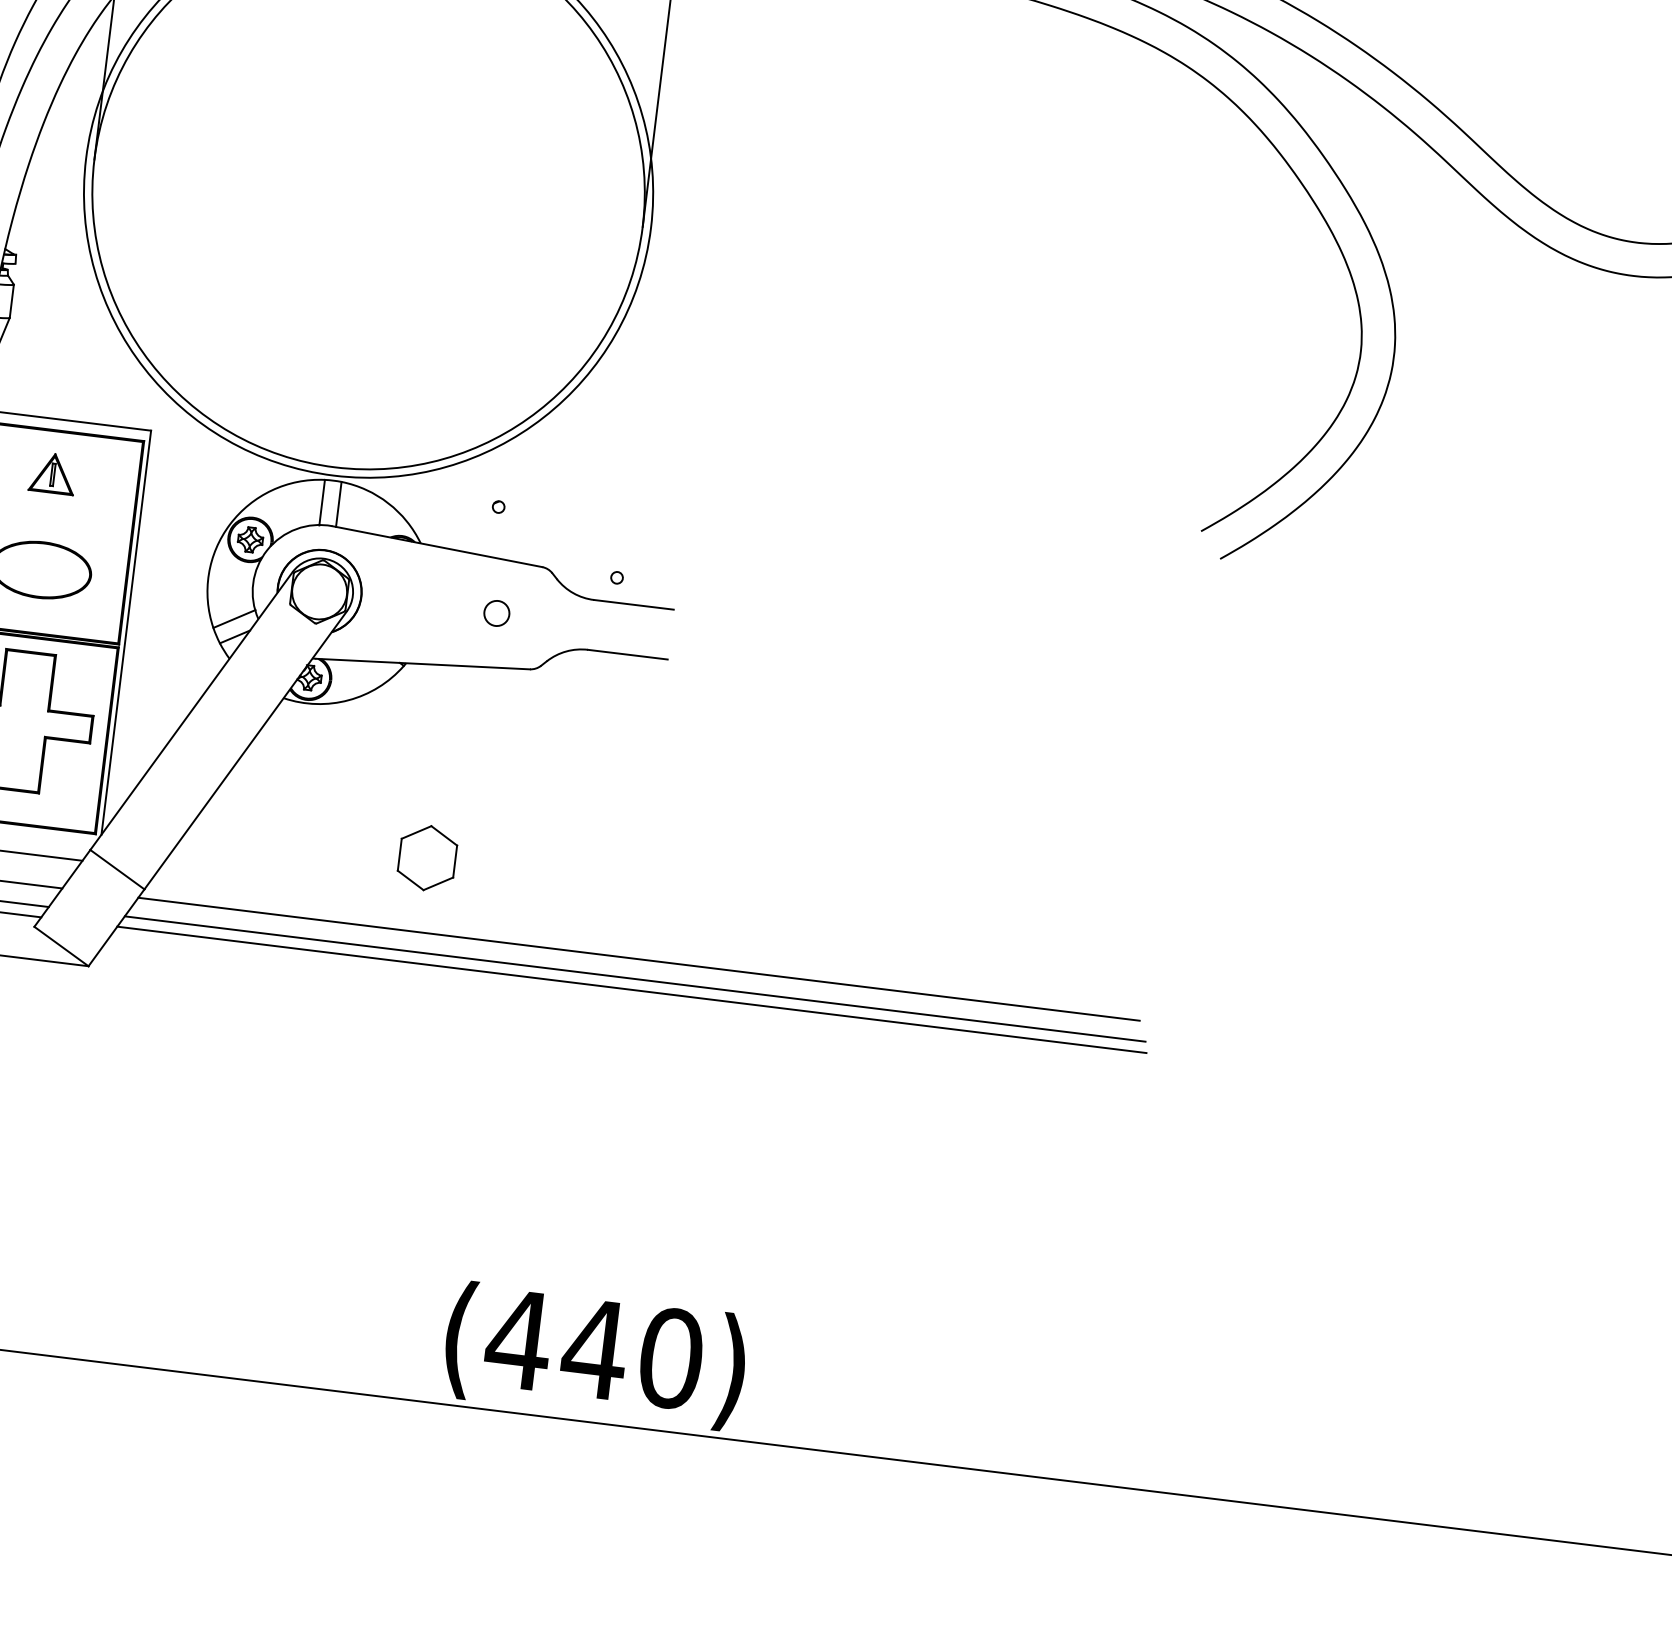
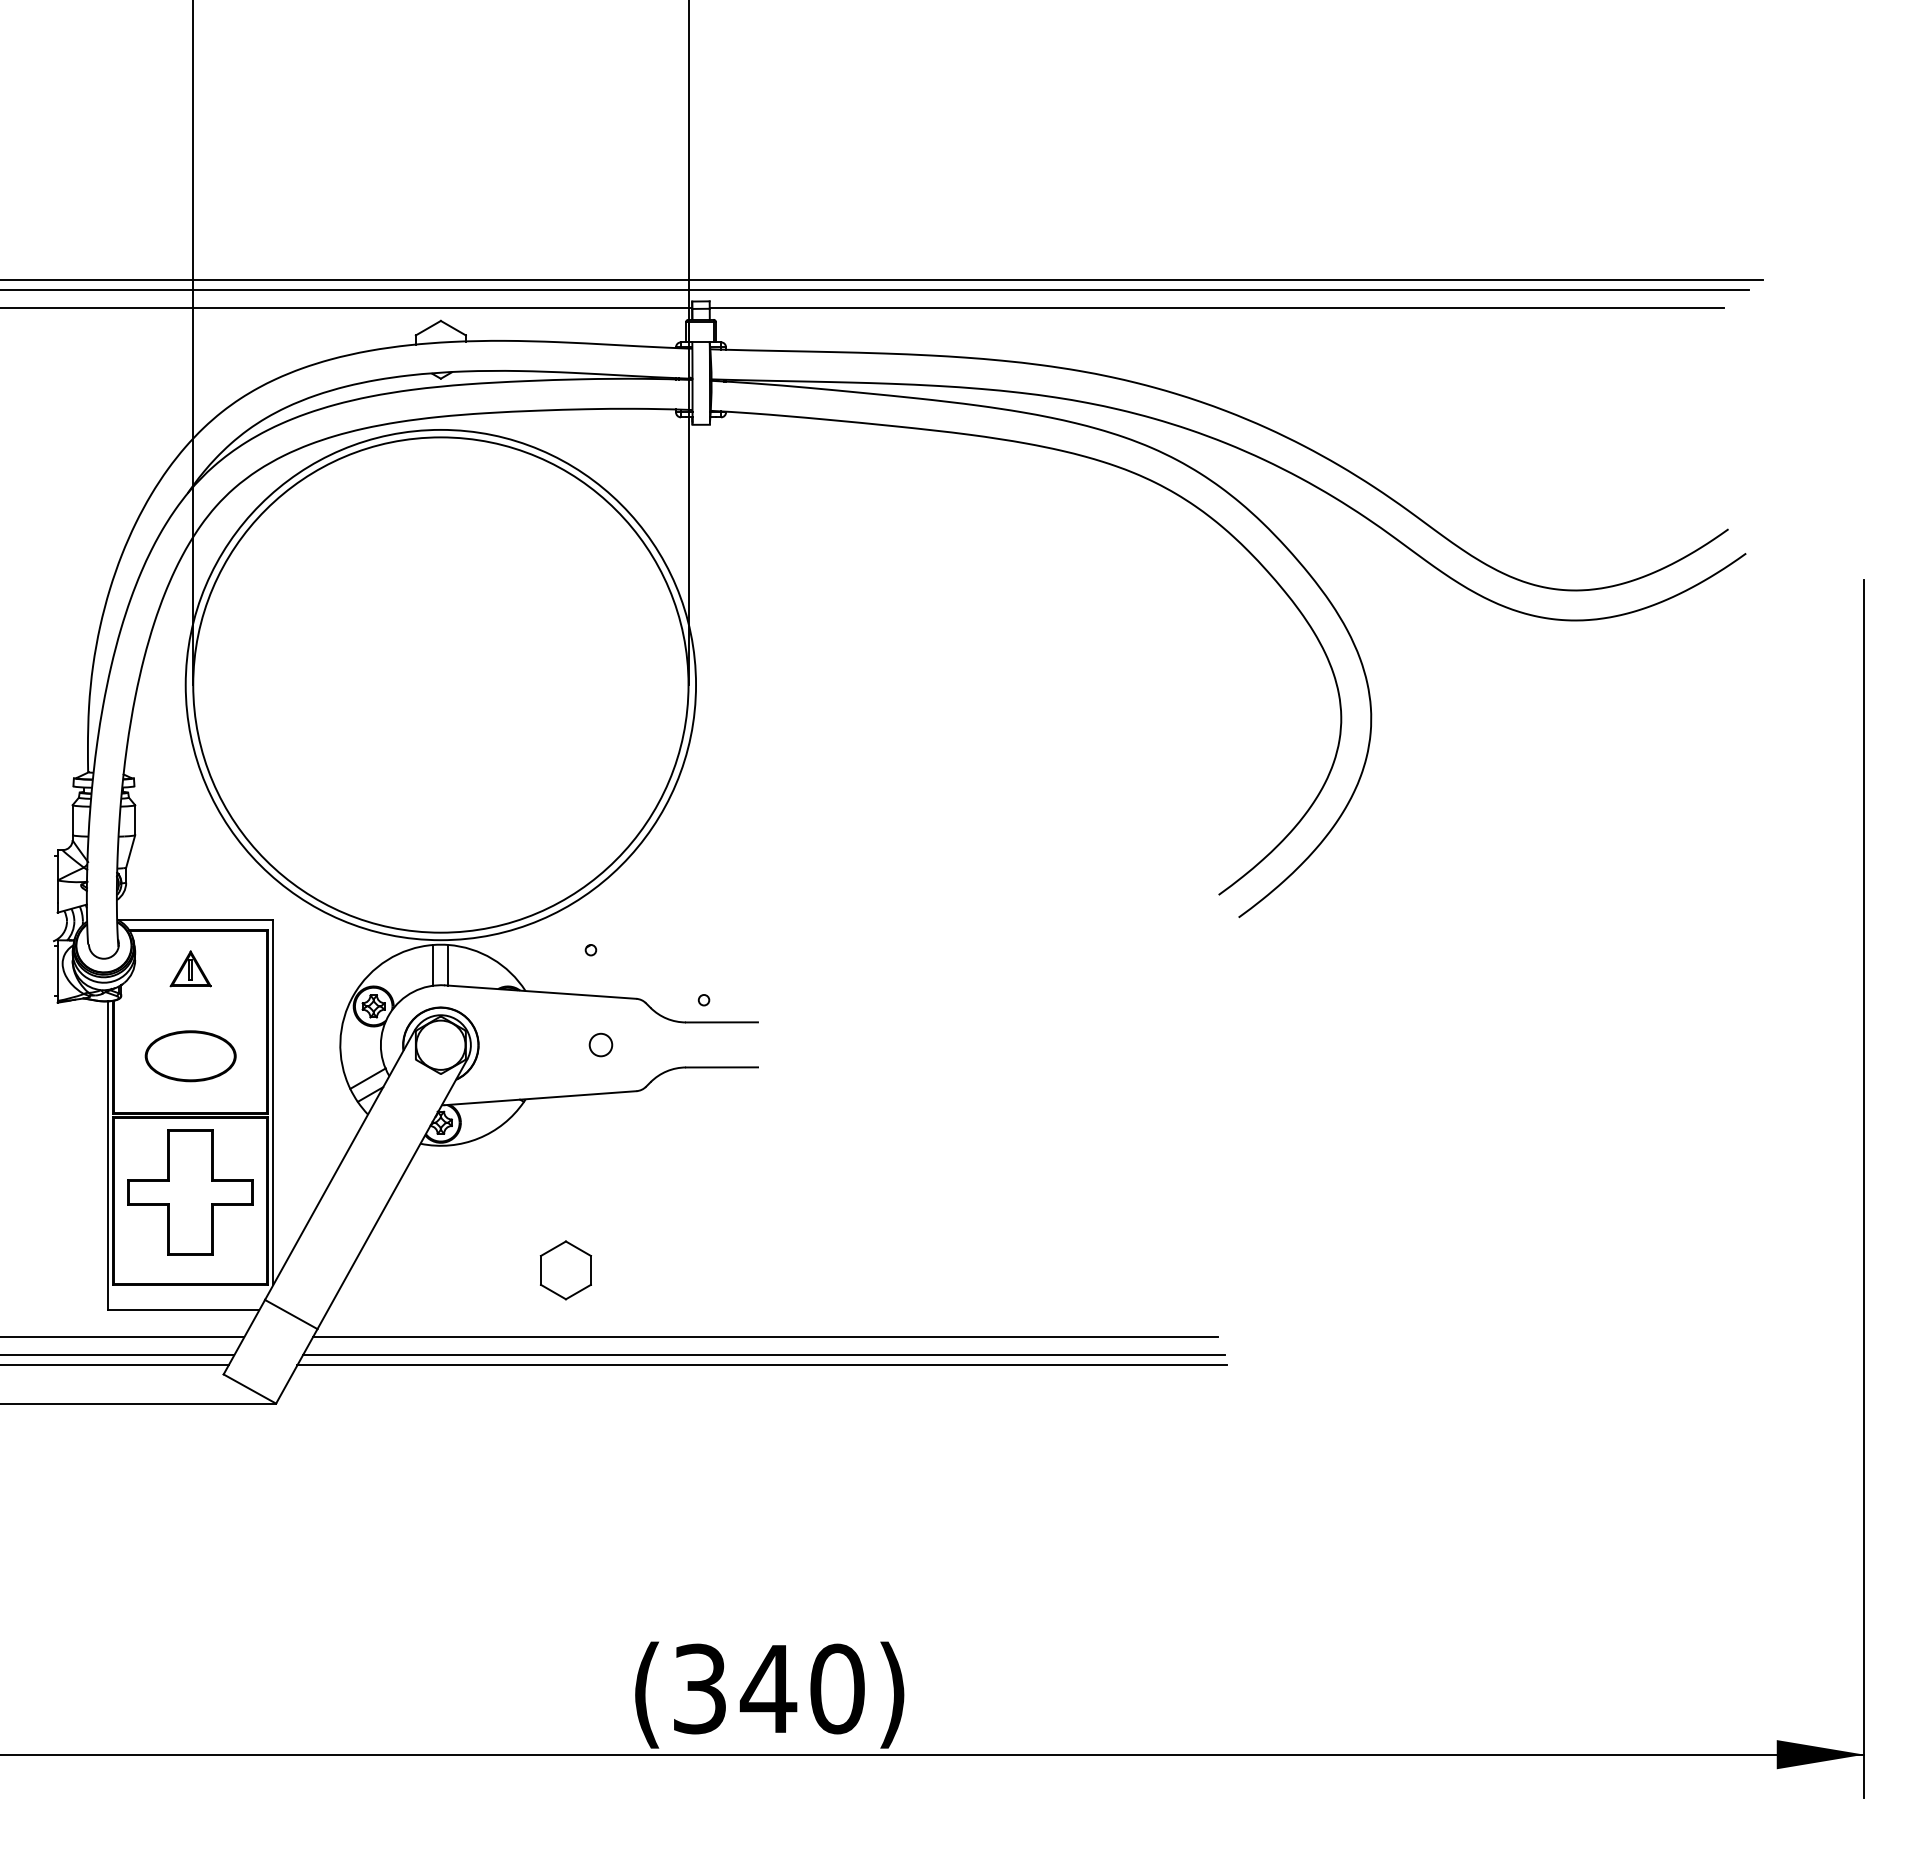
text: (518, 1339) -> (699, 1688), 440 -> 340

